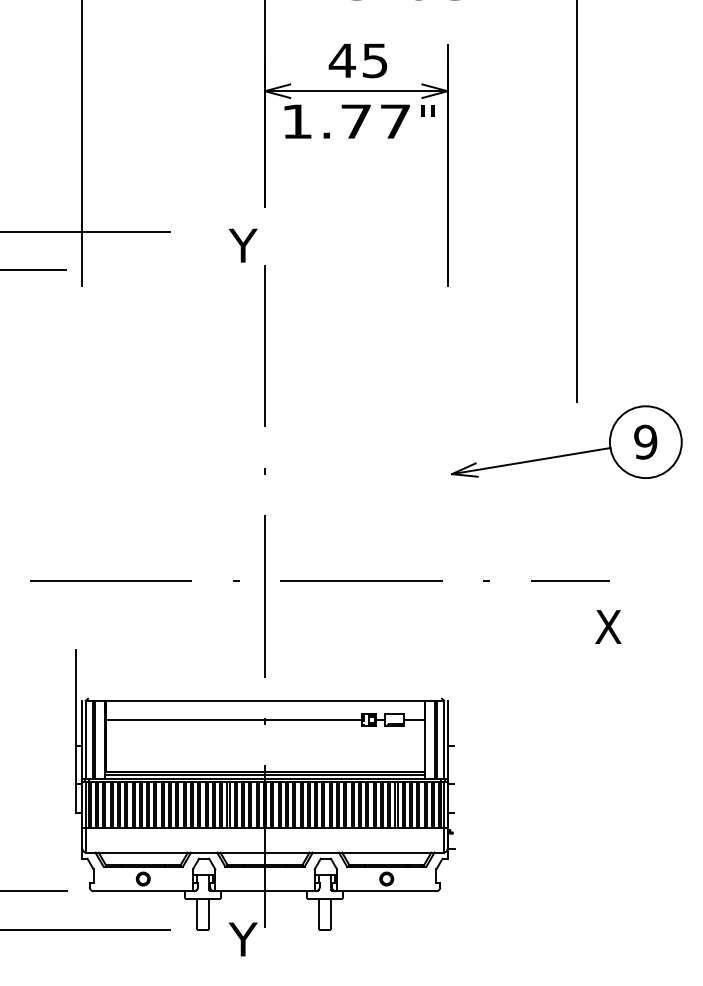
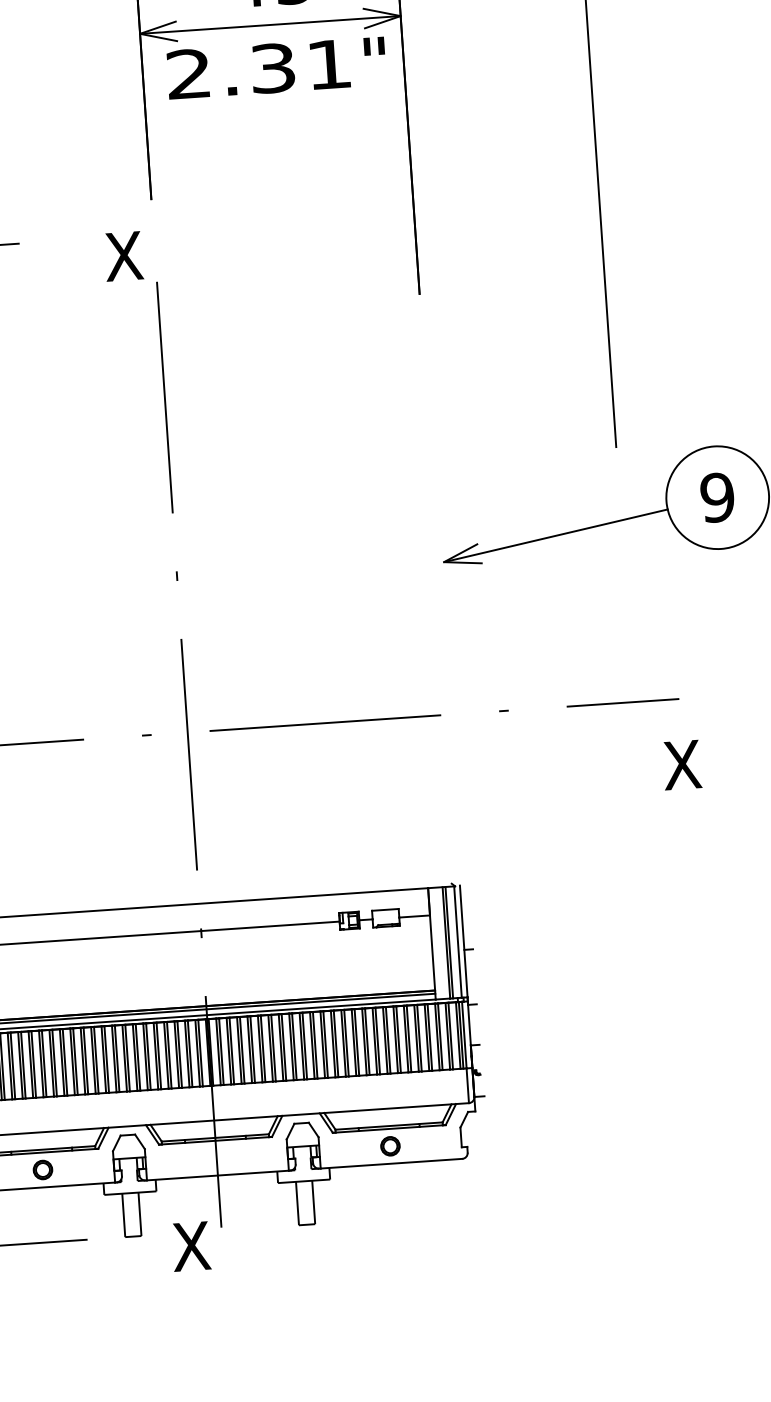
text: (345, 121) -> (257, 69), 1.77 -> 2.31
text: (242, 245) -> (122, 256), Y -> X
text: (242, 939) -> (190, 1246), Y -> X

